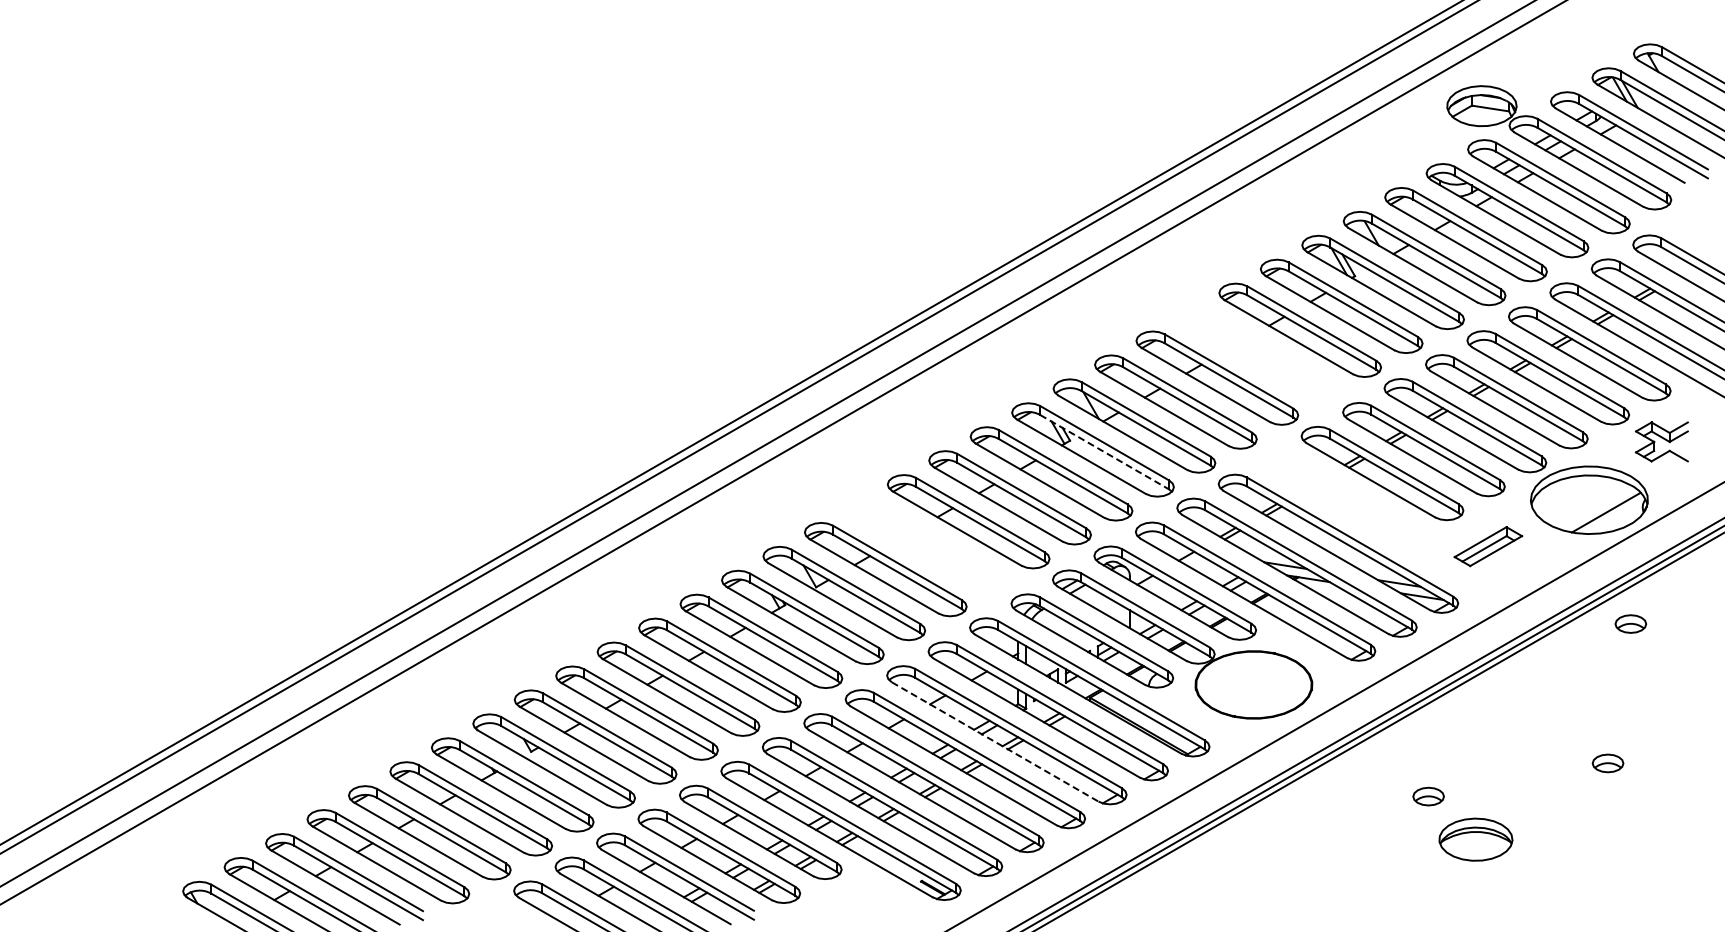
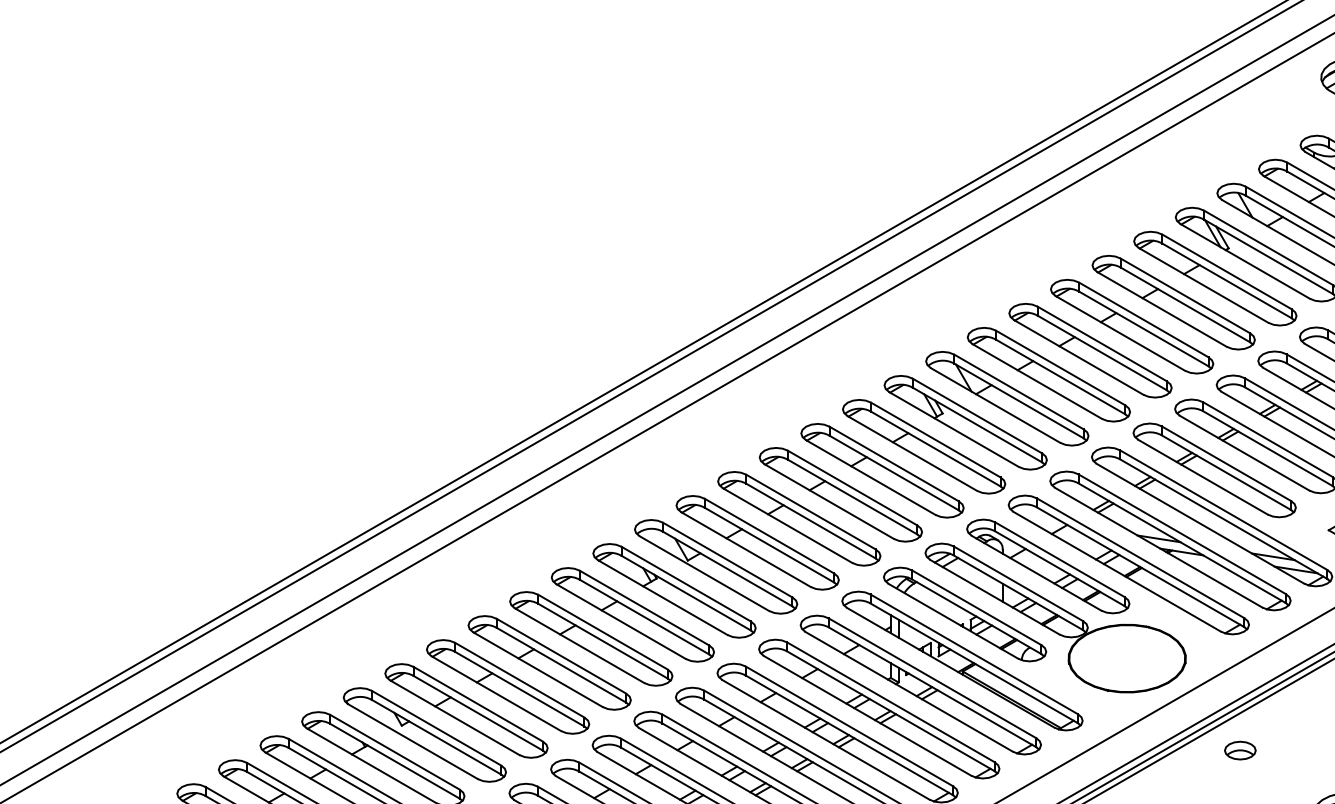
part: (1258, 353) -> (1131, 325), added
line: (1105, 452) -> (978, 425), dashed -> solid
part: (1340, 496) -> (1214, 469), added
part: (926, 545) -> (798, 518), added
line: (995, 742) -> (867, 716), dashed -> solid
part: (1428, 796) -> (1240, 750), moved

